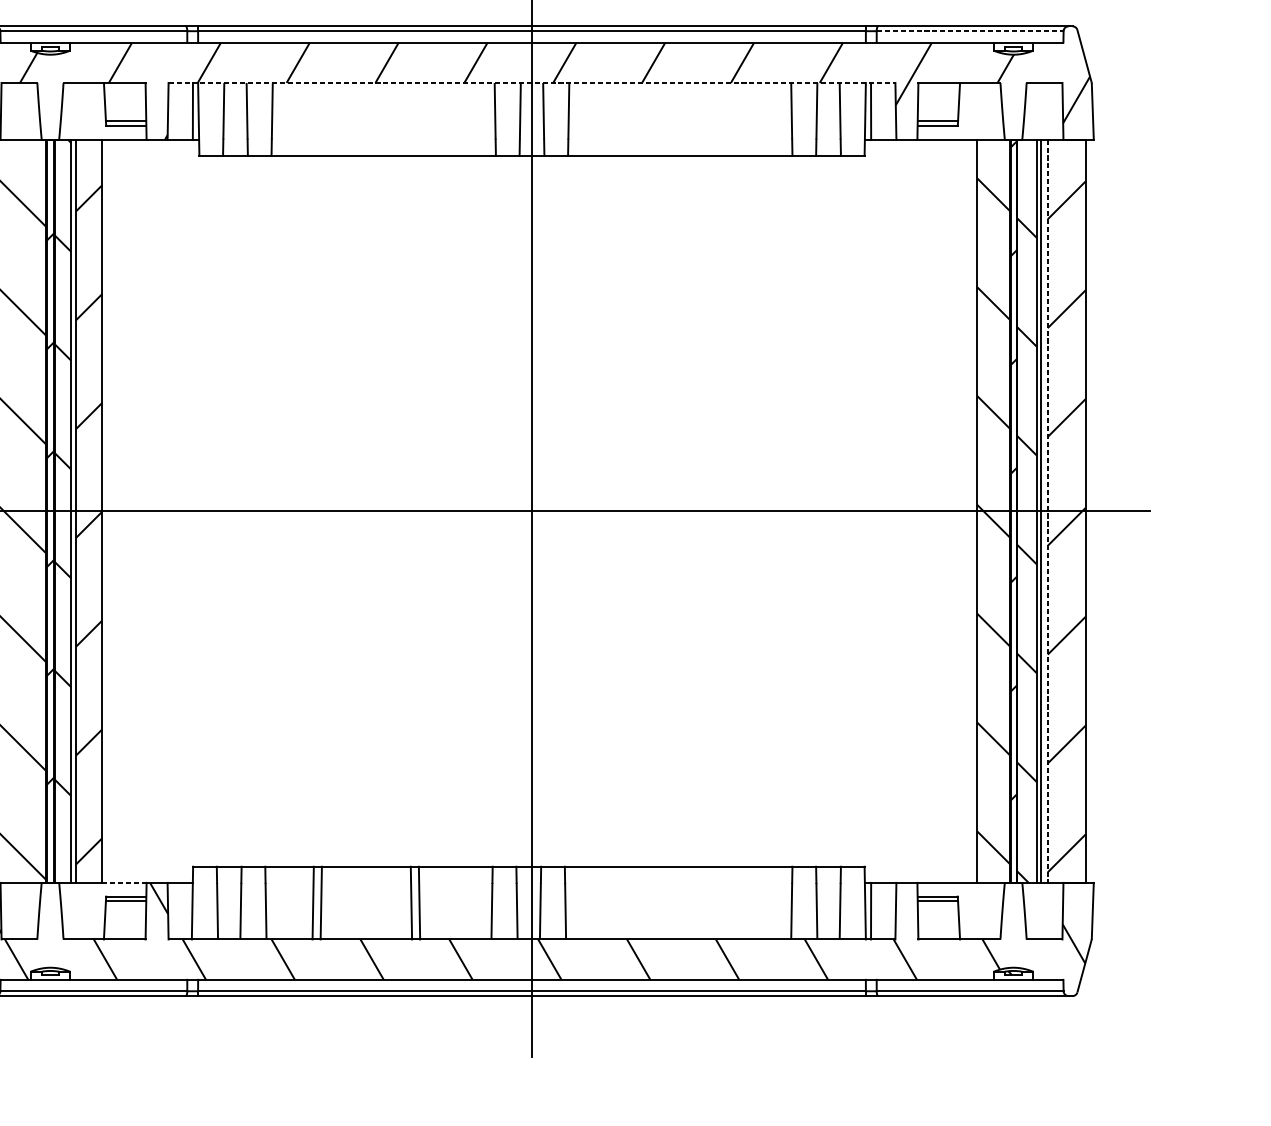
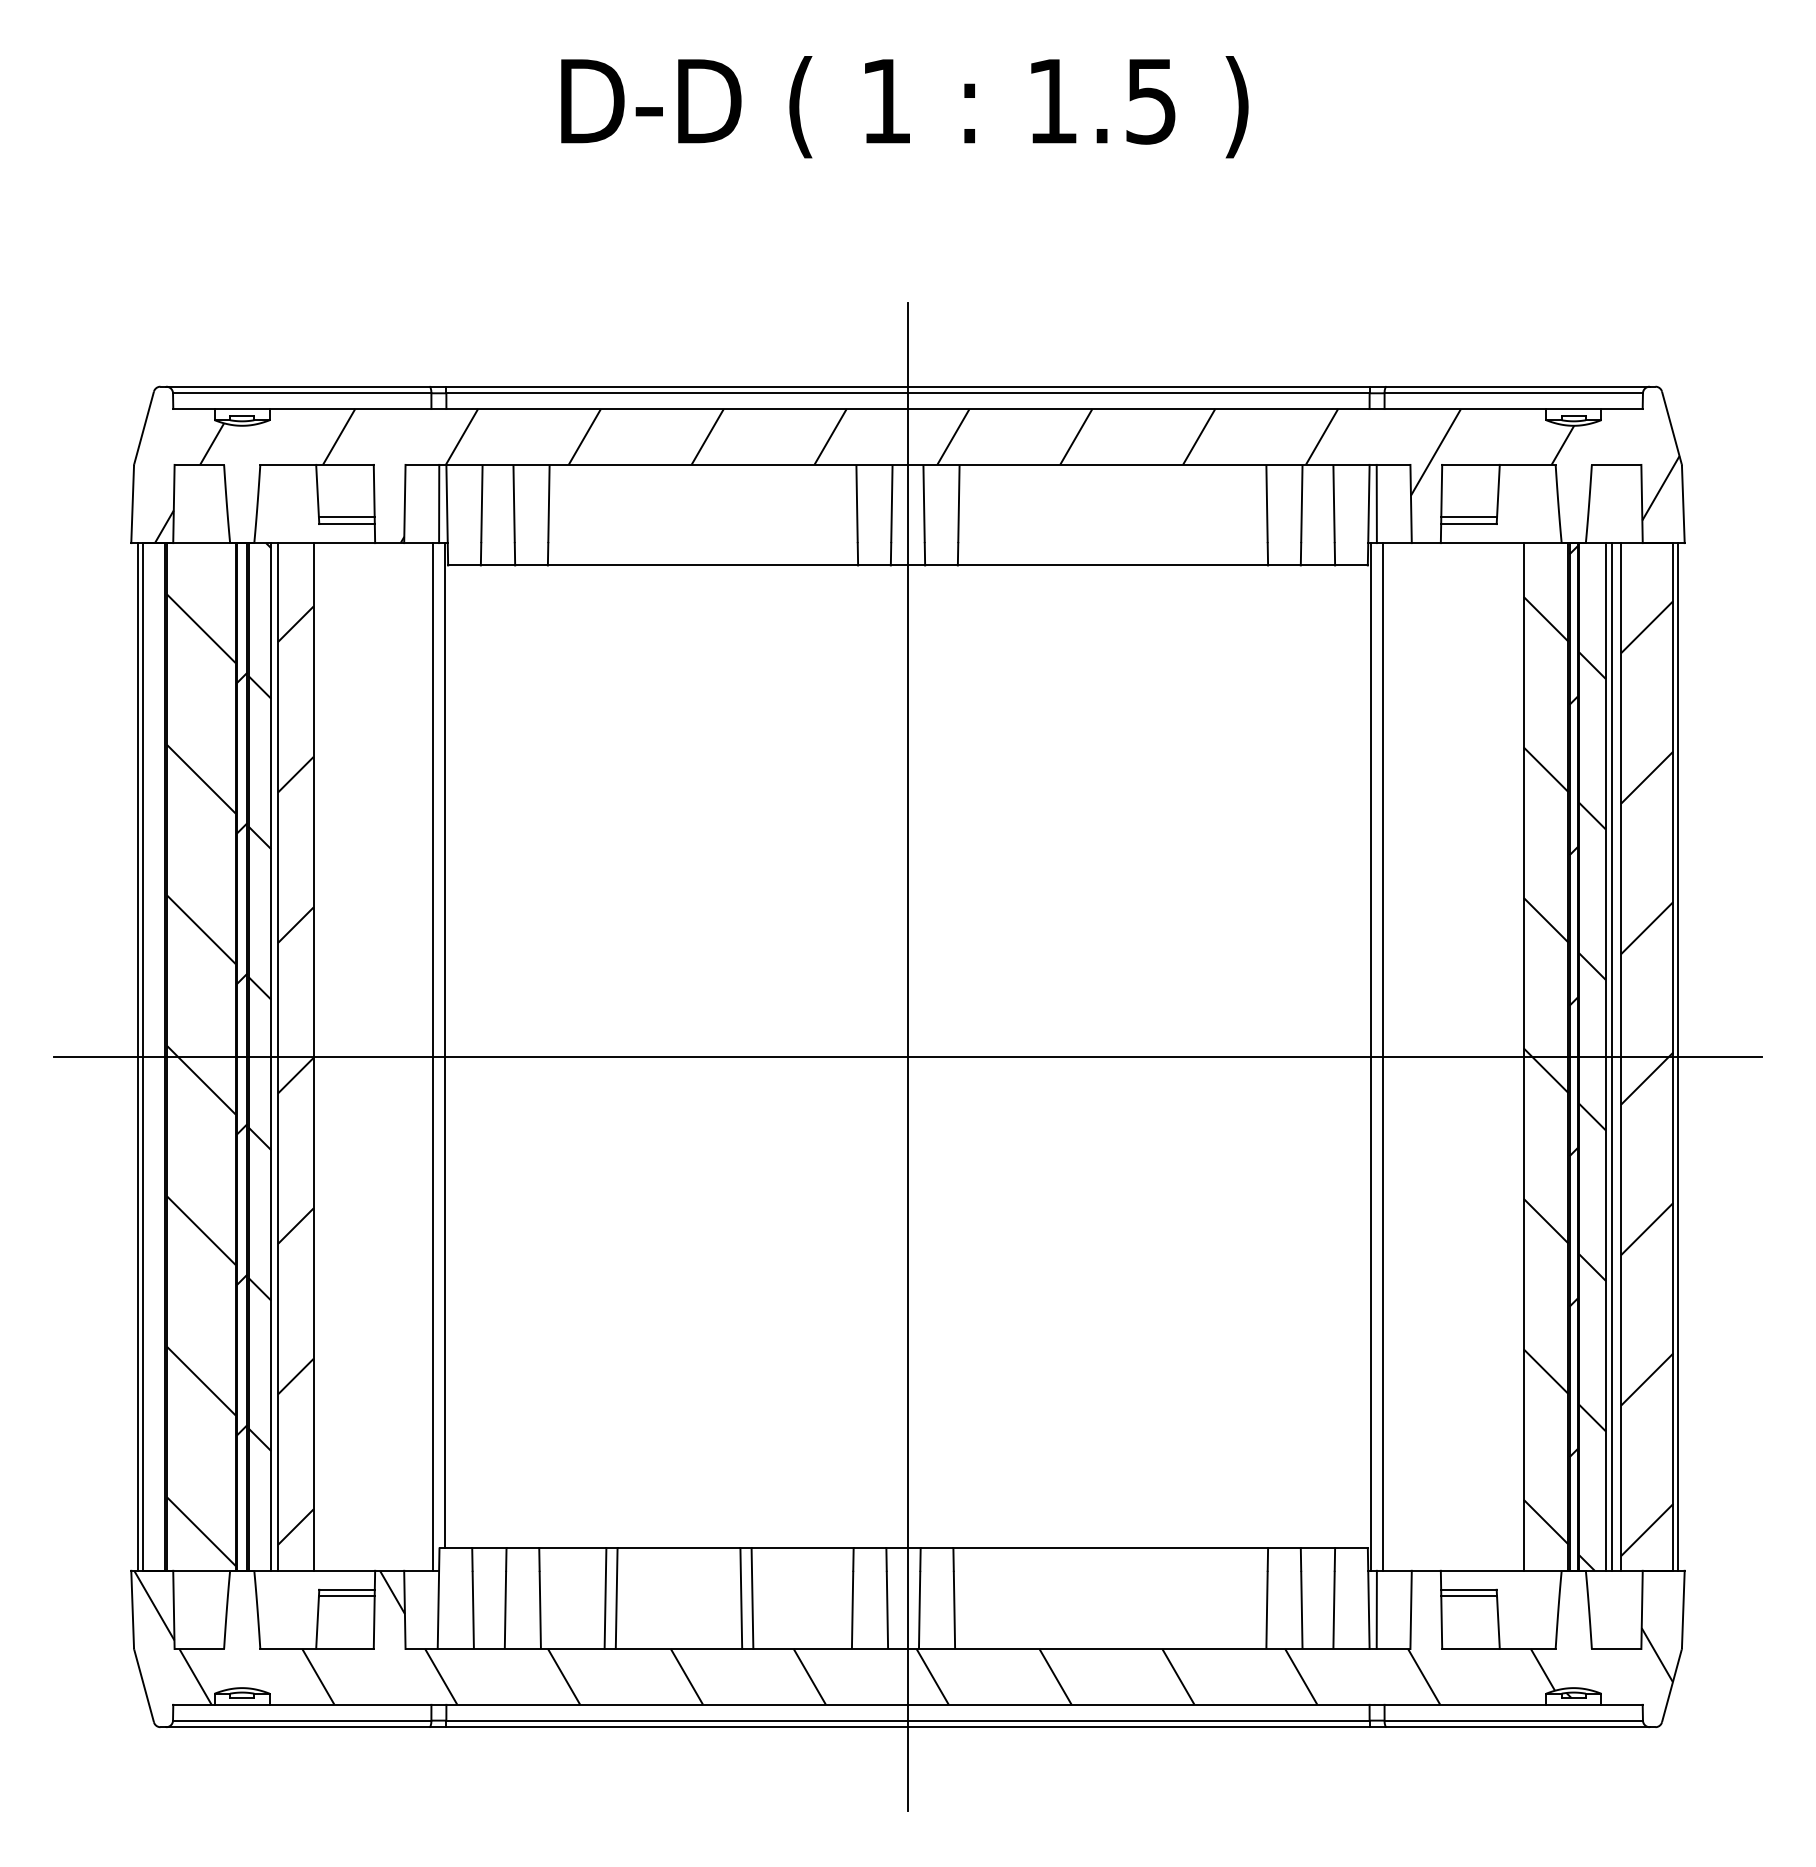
line: (970, 31) -> (1514, 393), dashed -> solid
line: (532, 82) -> (908, 464), dashed -> solid
line: (196, 502) -> (444, 1045), added
line: (188, 510) -> (432, 1056), added
line: (867, 510) -> (1371, 1056), added
line: (875, 510) -> (1383, 1056), added
line: (1048, 510) -> (1621, 1056), dashed -> solid
line: (1088, 510) -> (1677, 1056), added
line: (124, 882) -> (344, 1570), dashed -> solid

